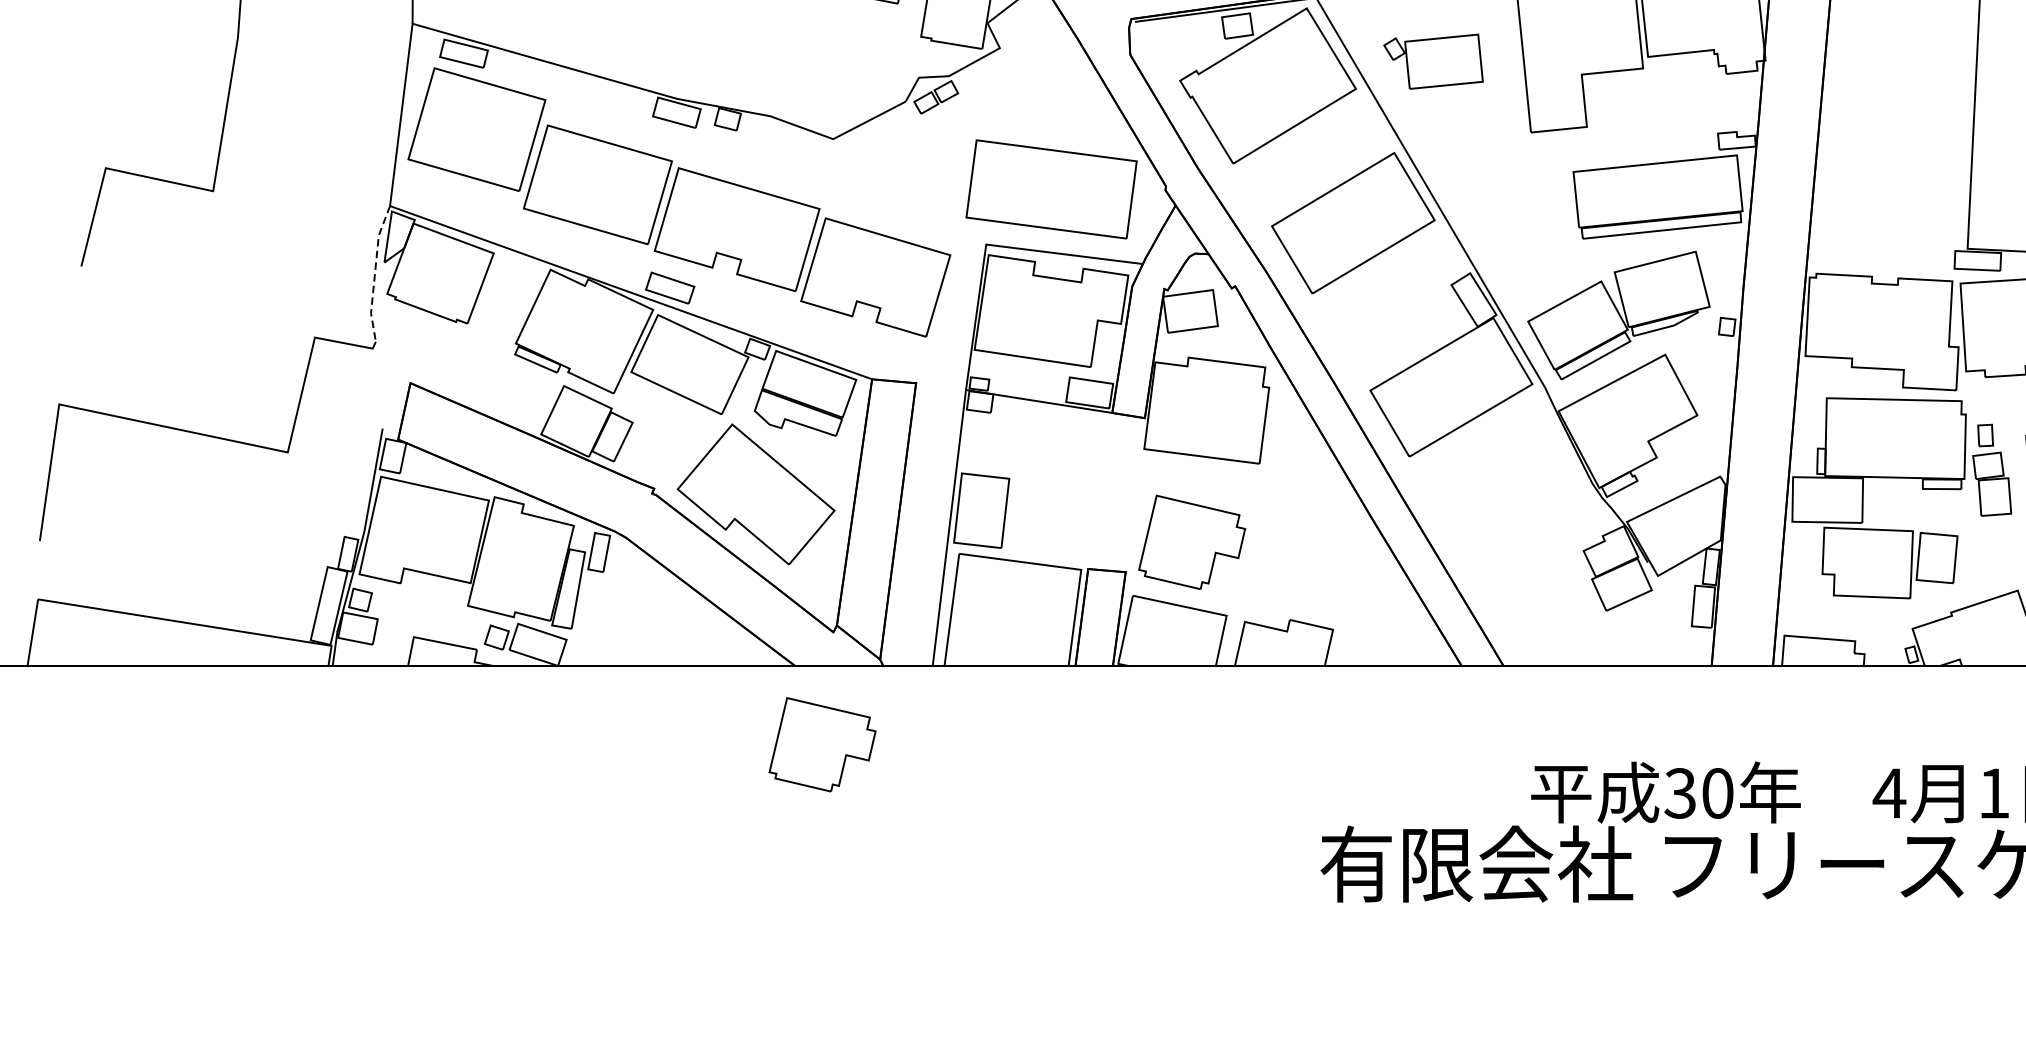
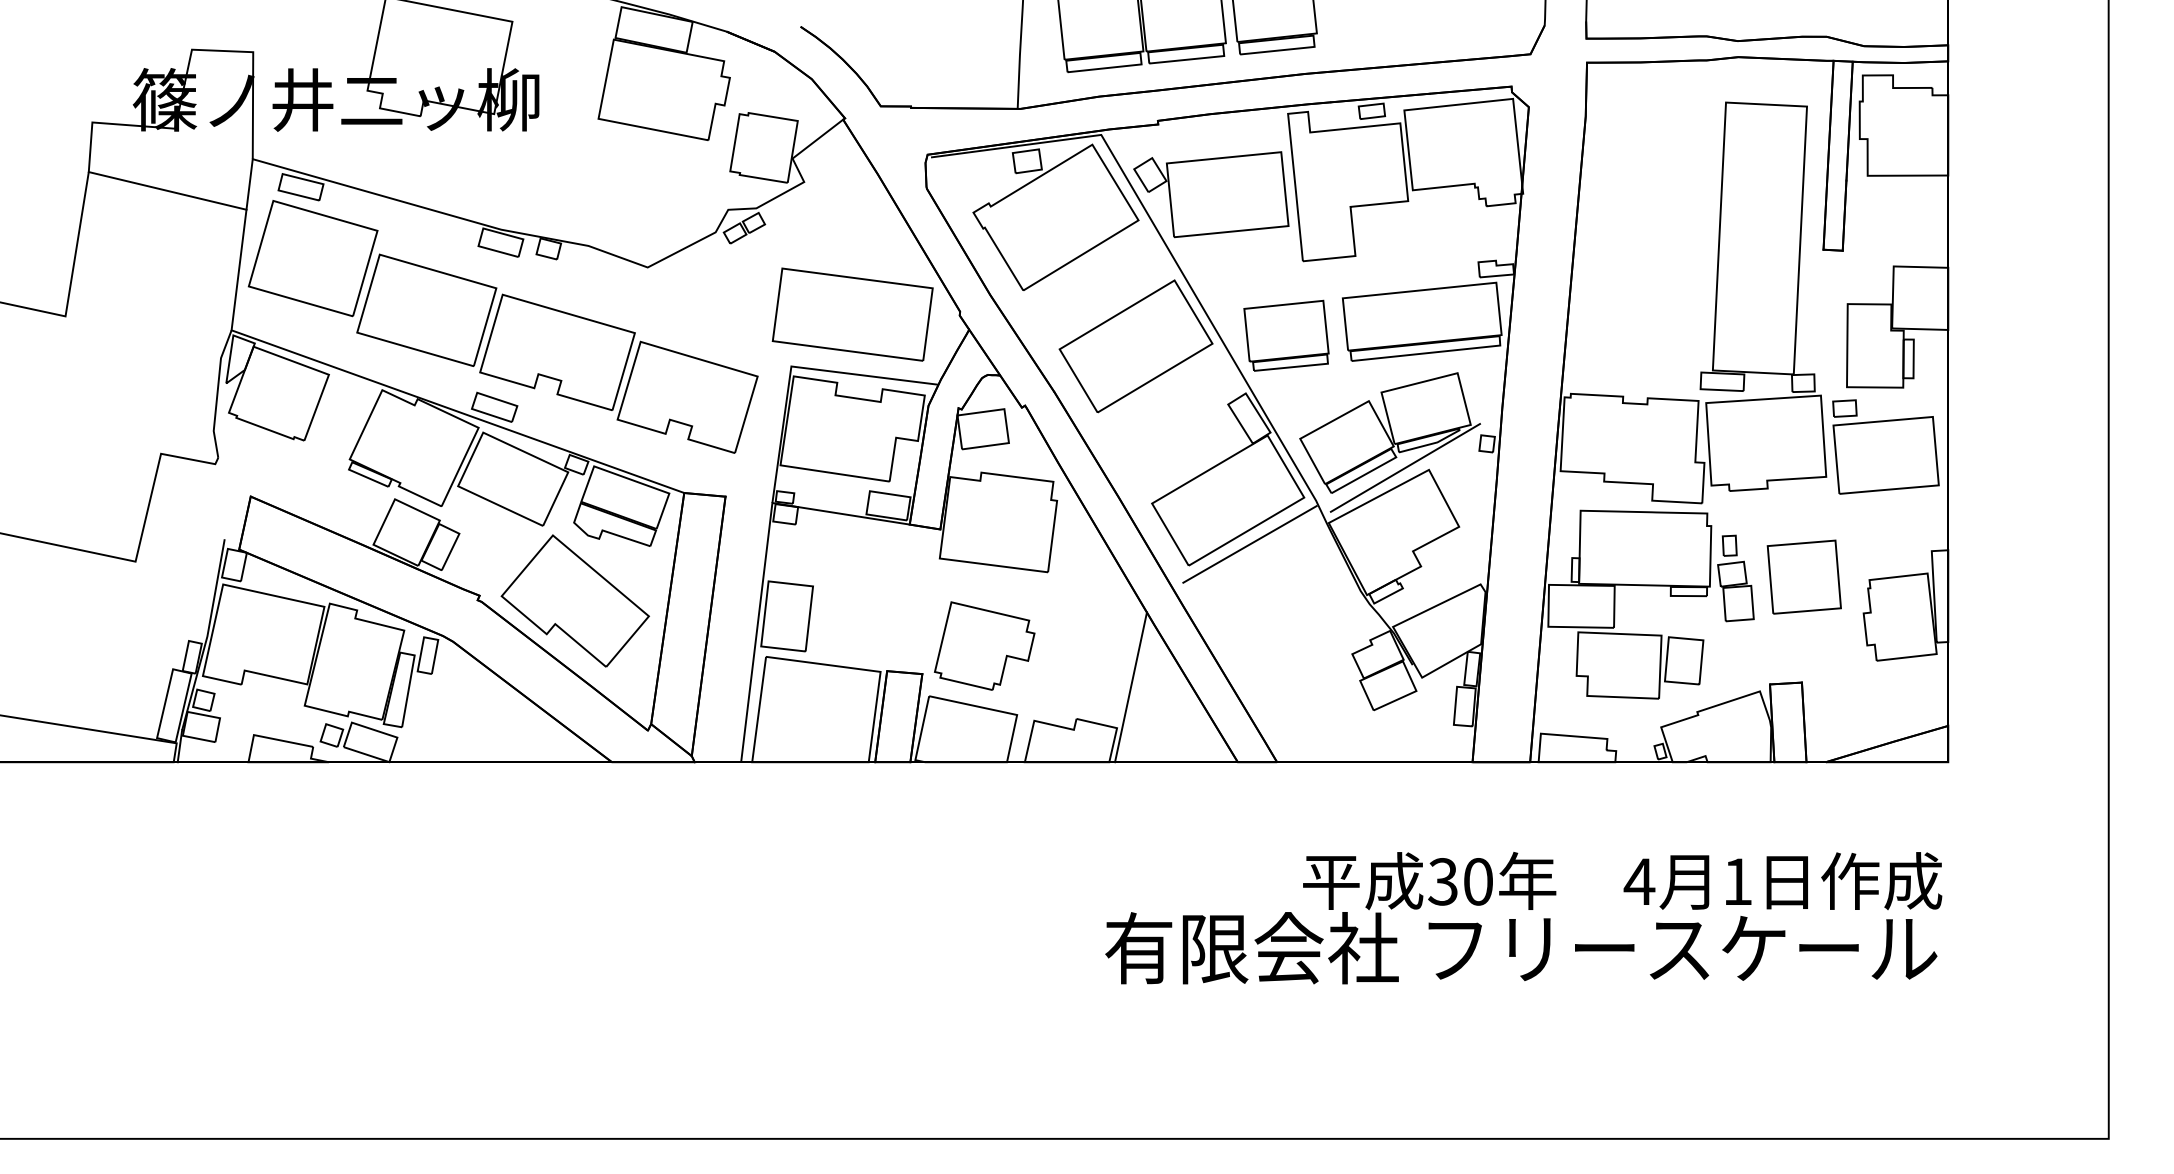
line: (321, 57) -> (167, 190), added
part: (1433, 61) -> (1211, 194), size x1.67
part: (1513, 211) -> (1286, 335), added
line: (375, 273) -> (217, 393), dashed -> solid
line: (1639, 352) -> (1404, 467), added
line: (1474, 434) -> (1249, 544), added
line: (1347, 586) -> (1130, 687), added
part: (822, 744) -> (637, 835), removed

